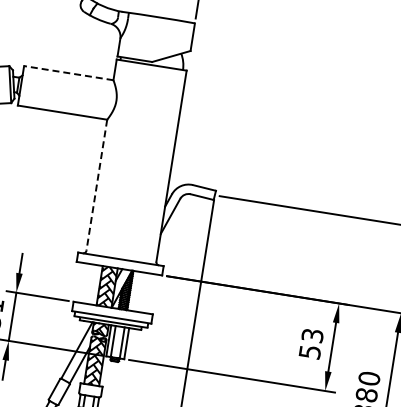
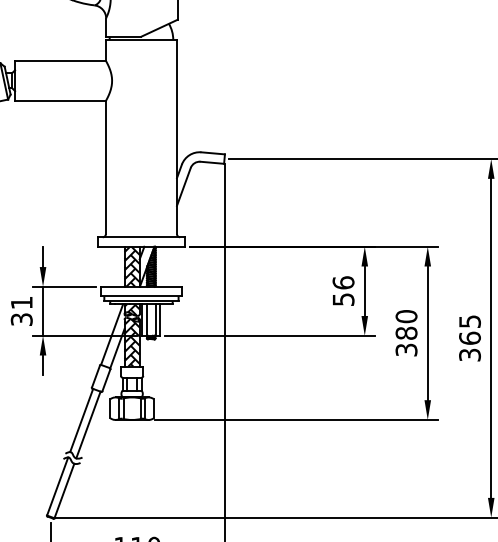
line: (68, 72) -> (60, 60), dashed -> solid
line: (96, 185) -> (105, 167), dashed -> solid
text: (312, 335) -> (343, 282), 53 -> 56

